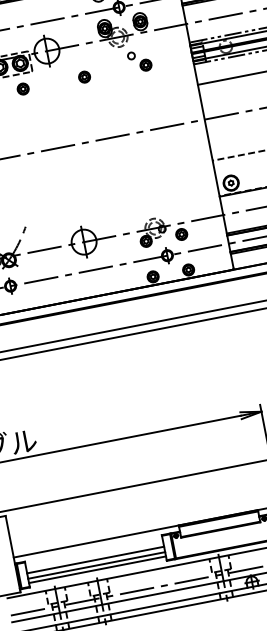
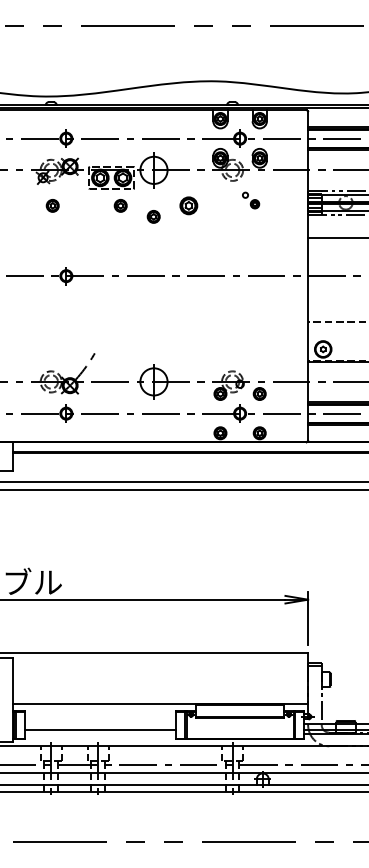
part: (139, 61) -> (250, 200), size x0.7
part: (84, 76) -> (188, 205), size x1.4
part: (54, 92) -> (153, 216), added
line: (95, 559) -> (100, 723), removed
line: (97, 569) -> (100, 734), removed

